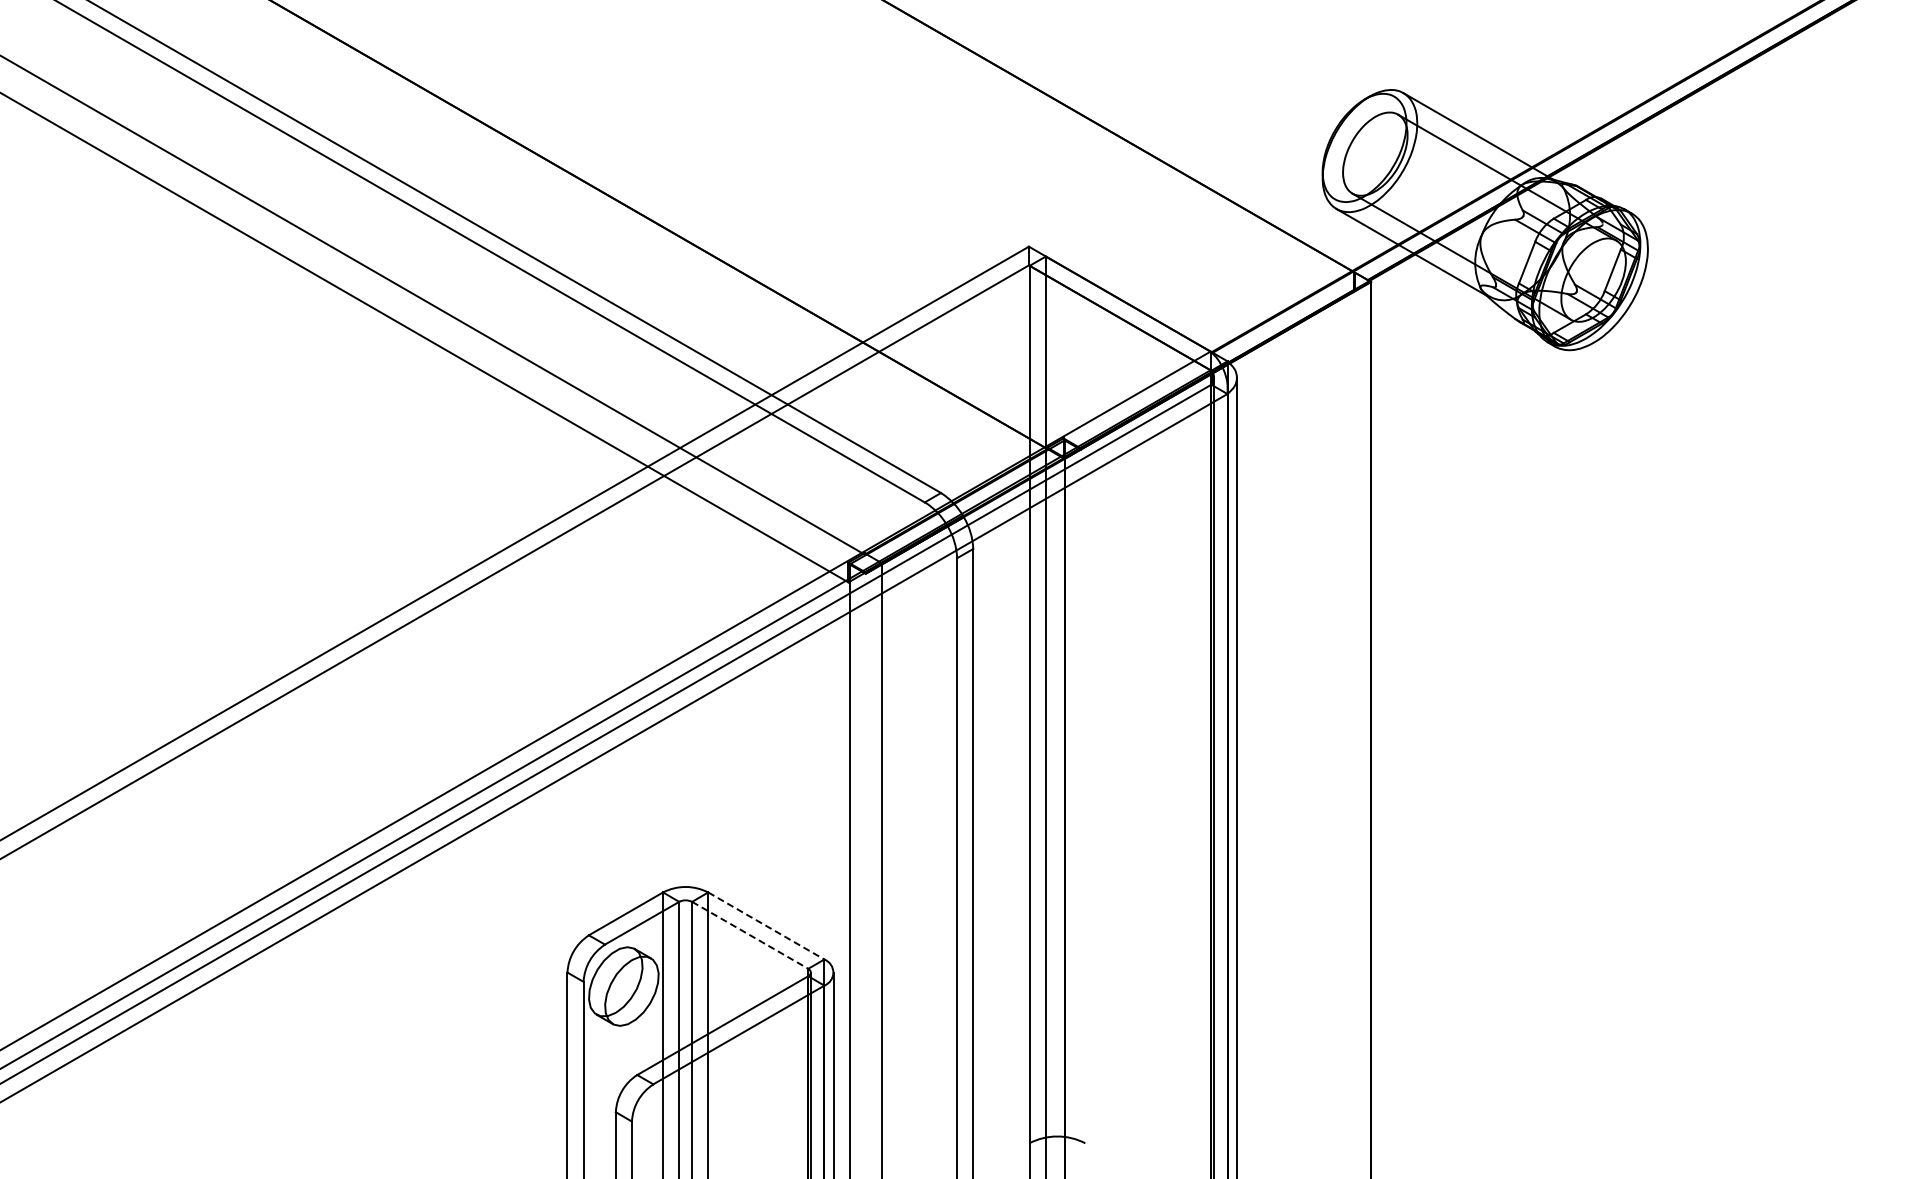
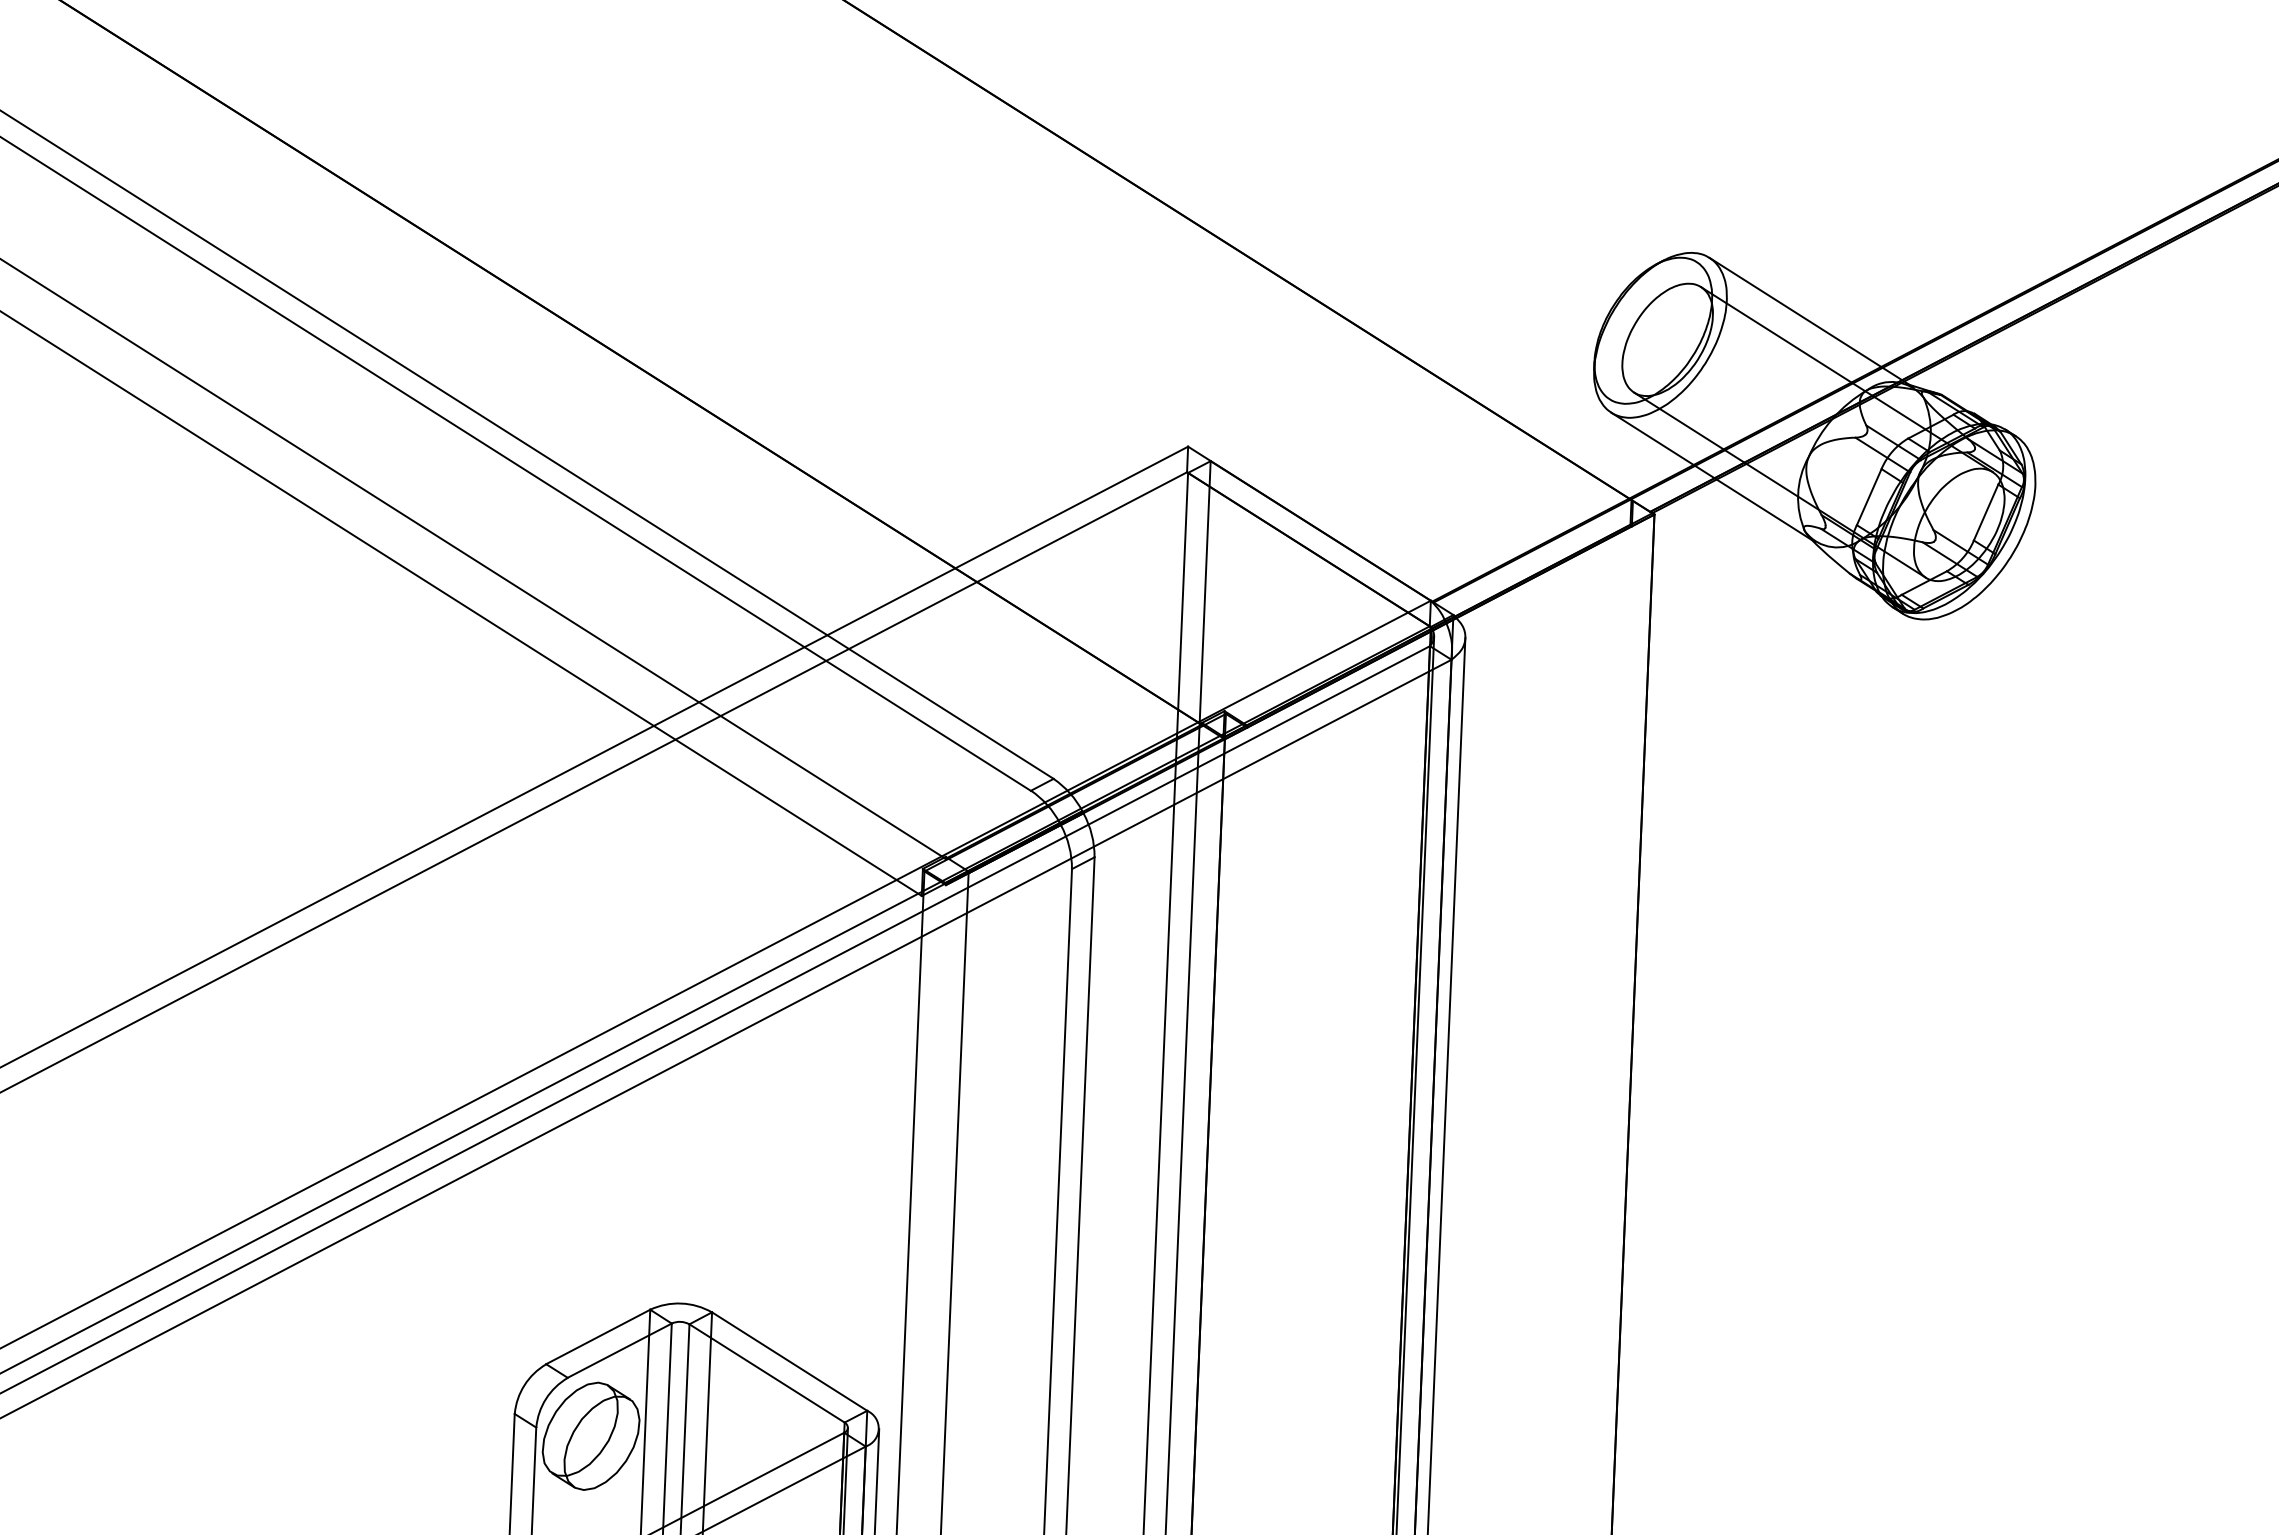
line: (766, 926) -> (789, 1362), dashed -> solid
line: (750, 935) -> (767, 1373), dashed -> solid

